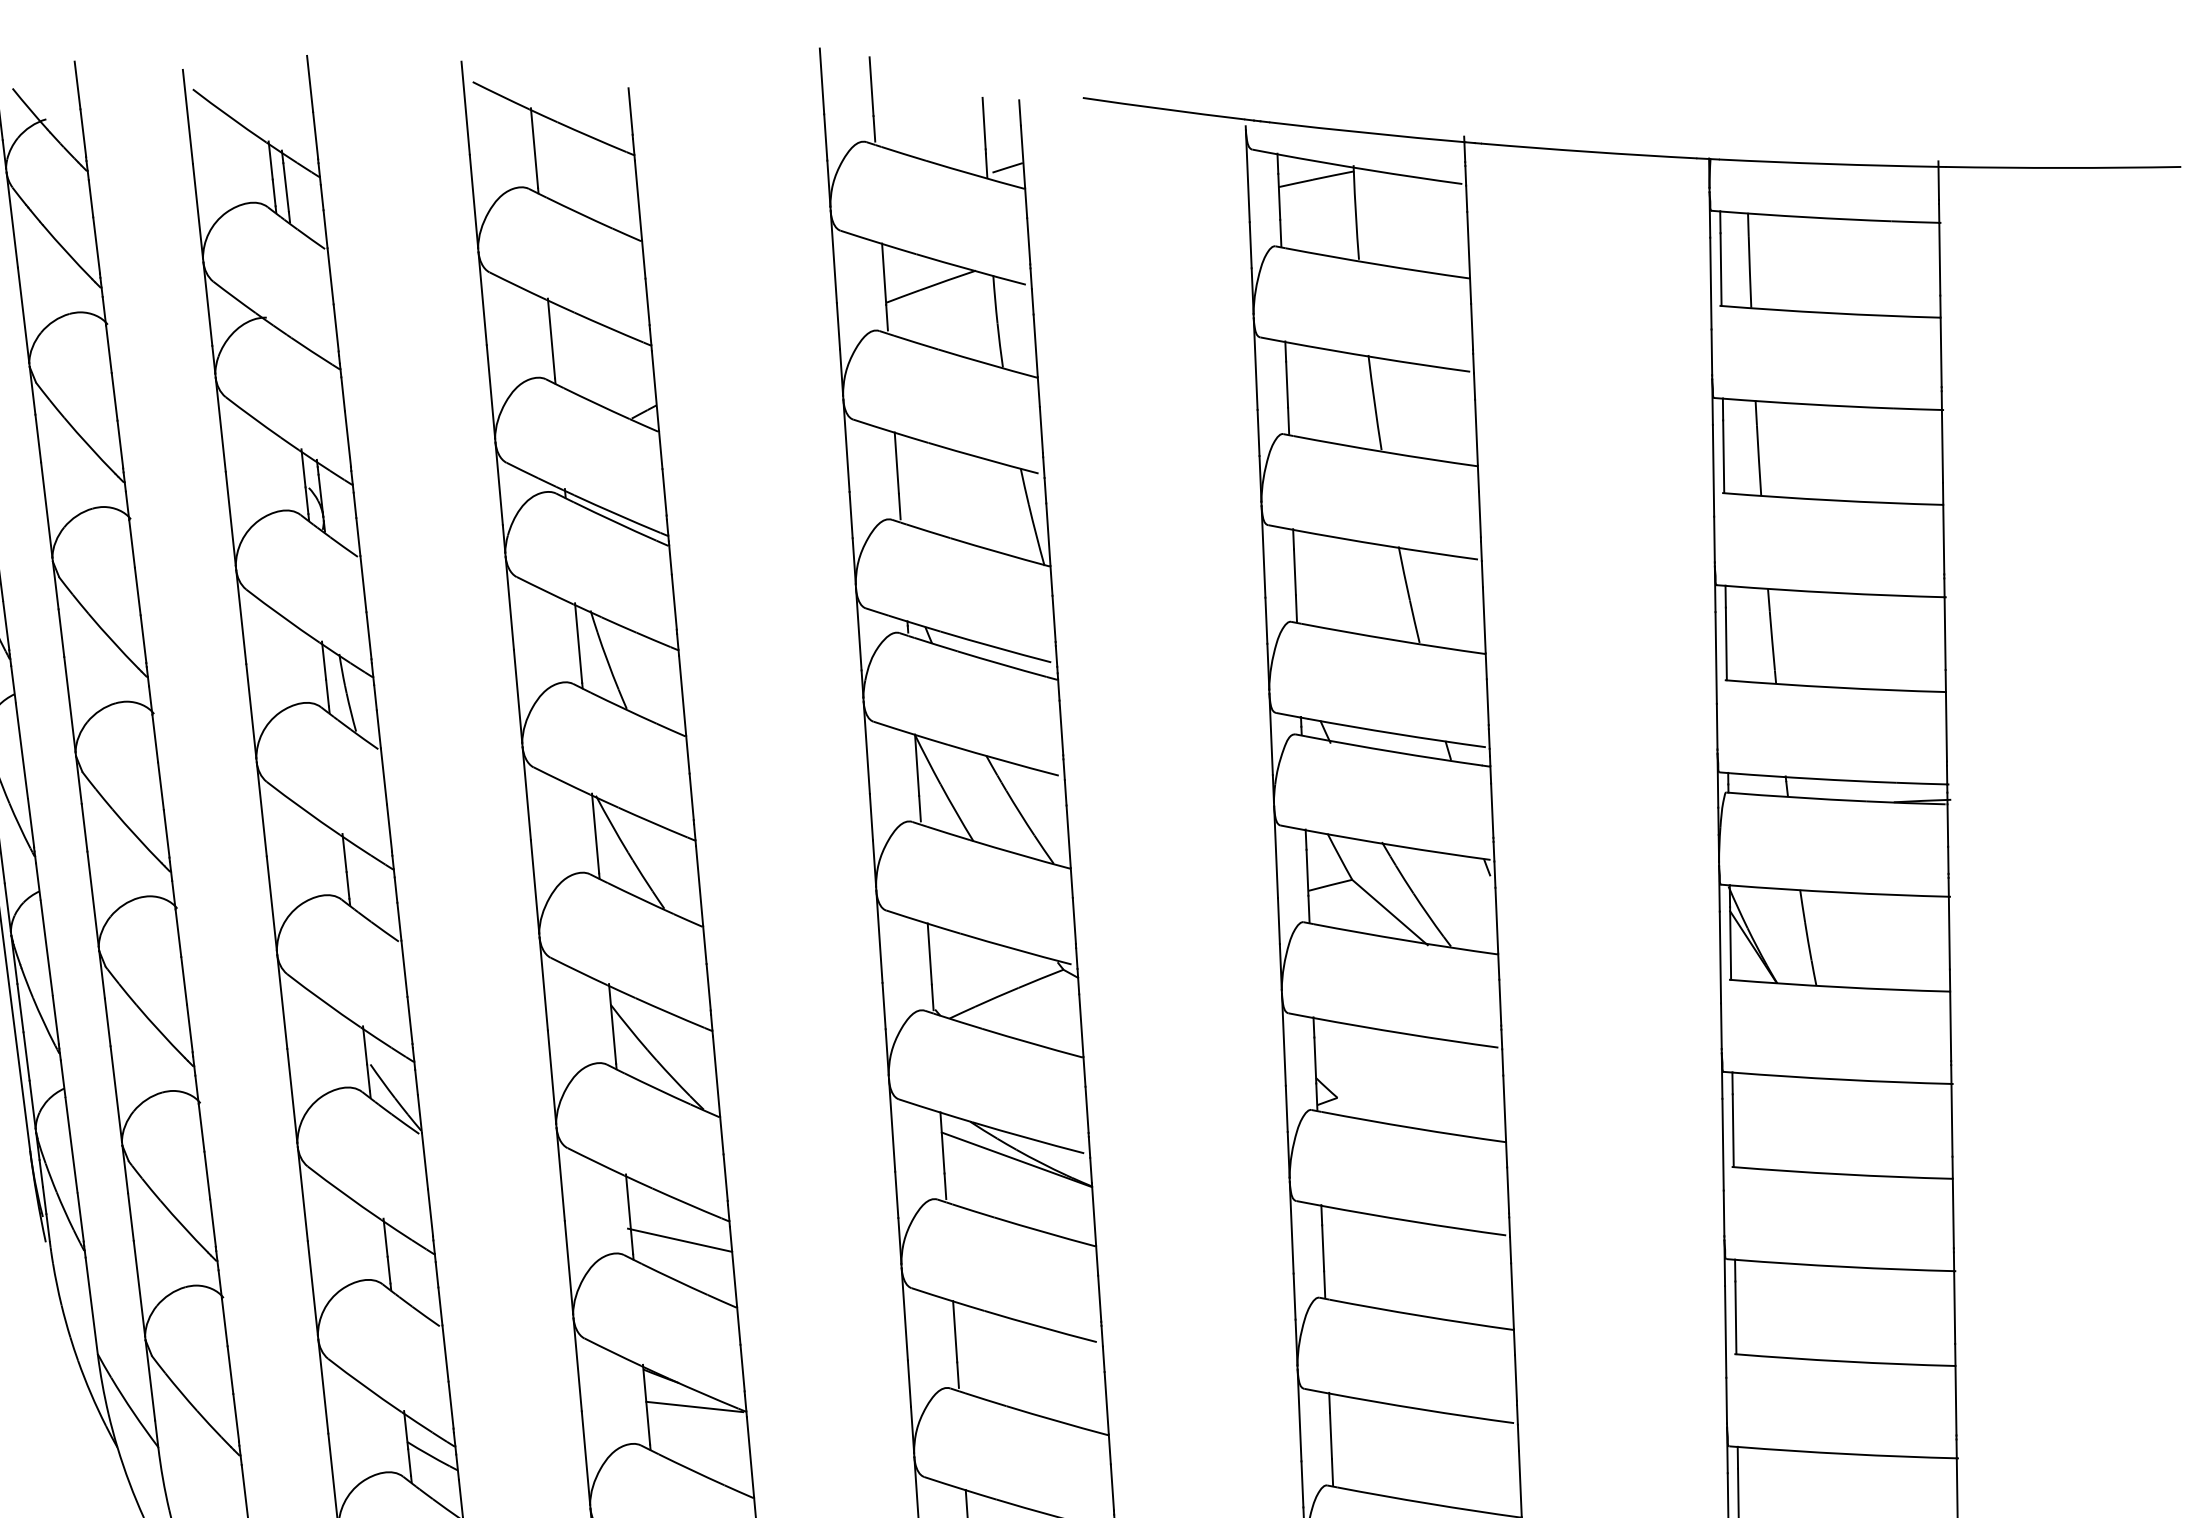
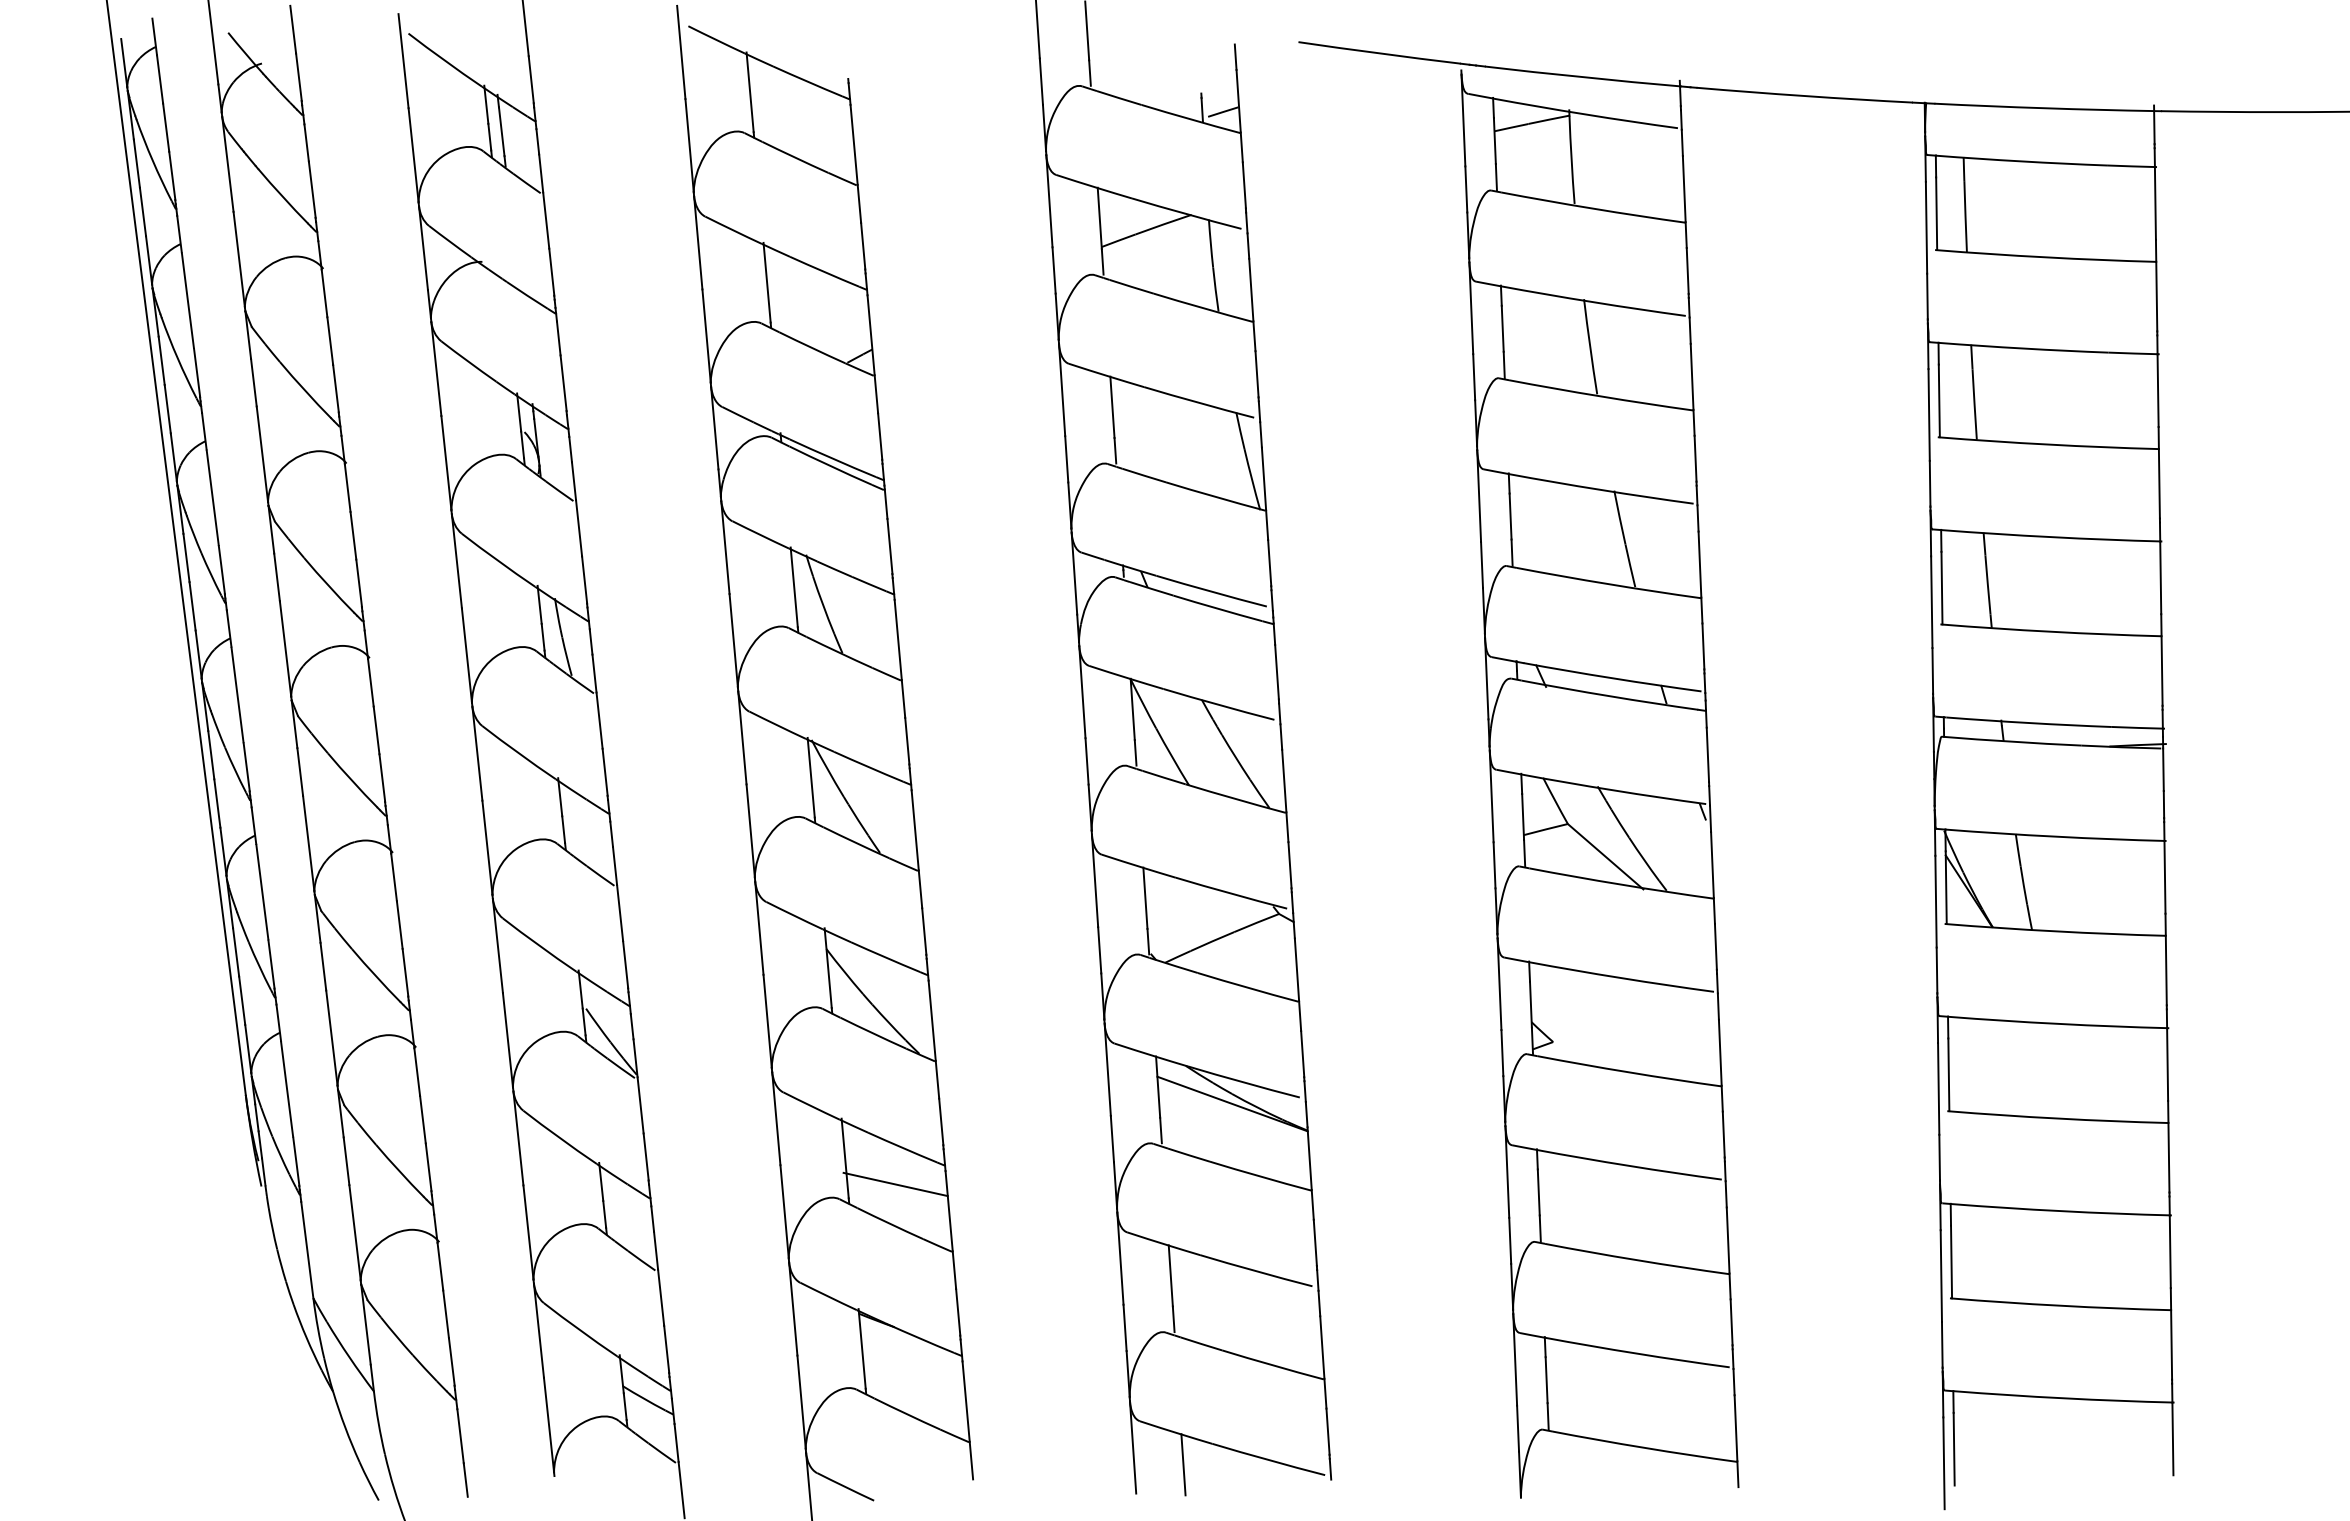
line: (630, 111) -> (846, 55), removed
line: (983, 123) -> (1199, 67), removed
line: (693, 1407) -> (909, 1351), removed

